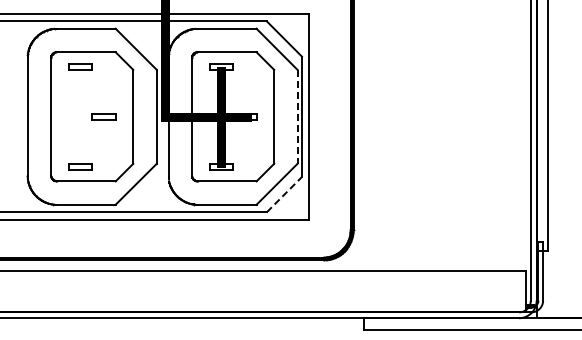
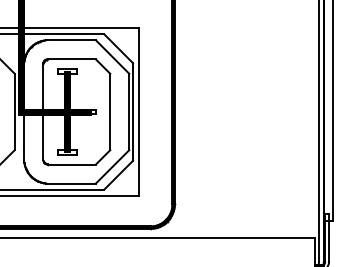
line: (297, 116) -> (129, 111), dashed -> solid
line: (284, 194) -> (118, 175), dashed -> solid

